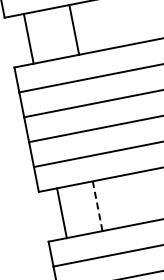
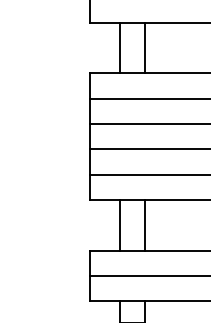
line: (74, 29) -> (145, 47), moved
line: (28, 38) -> (119, 47), moved
line: (97, 205) -> (145, 224), dashed -> solid
line: (61, 213) -> (119, 225), moved

